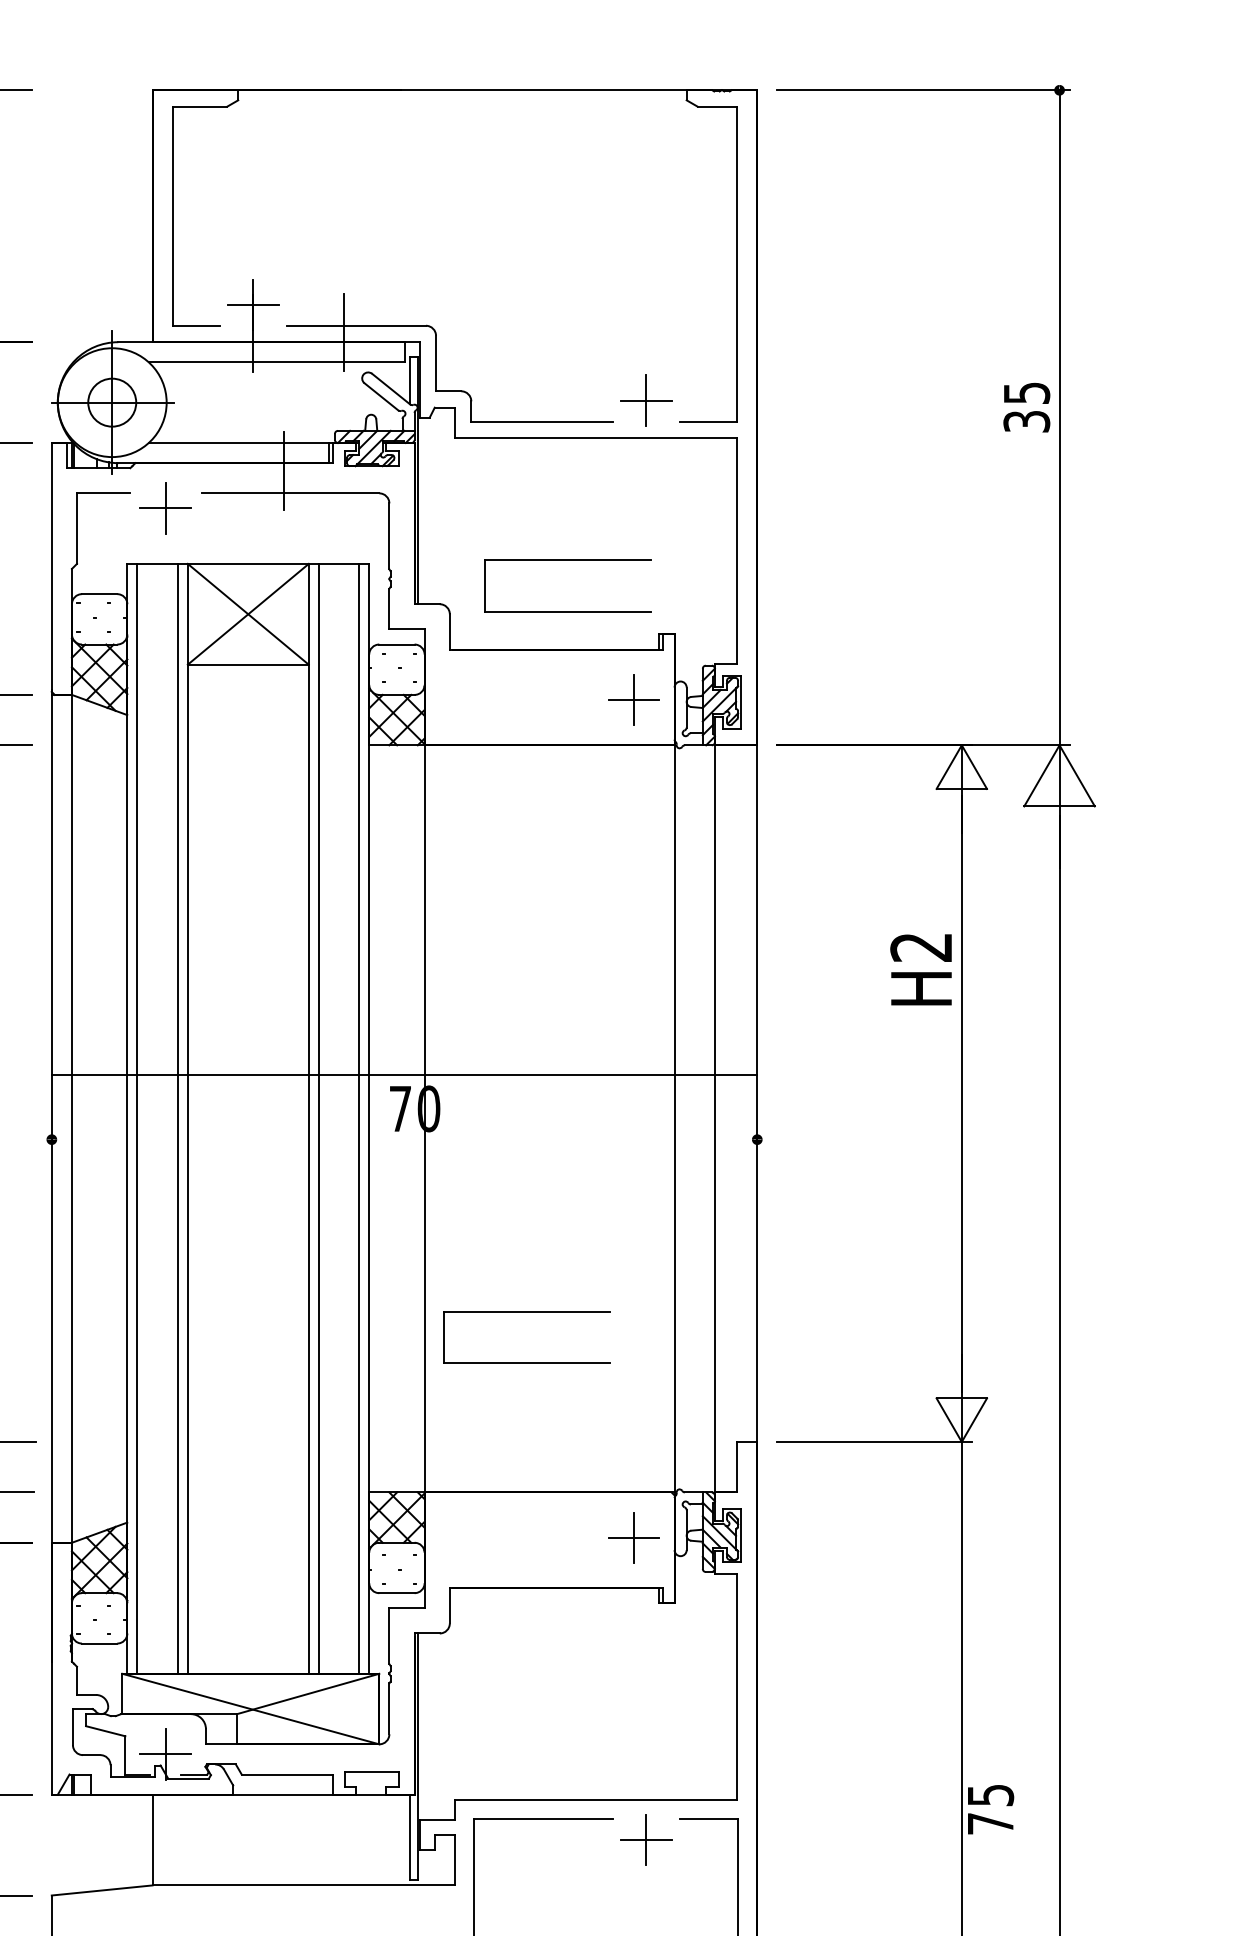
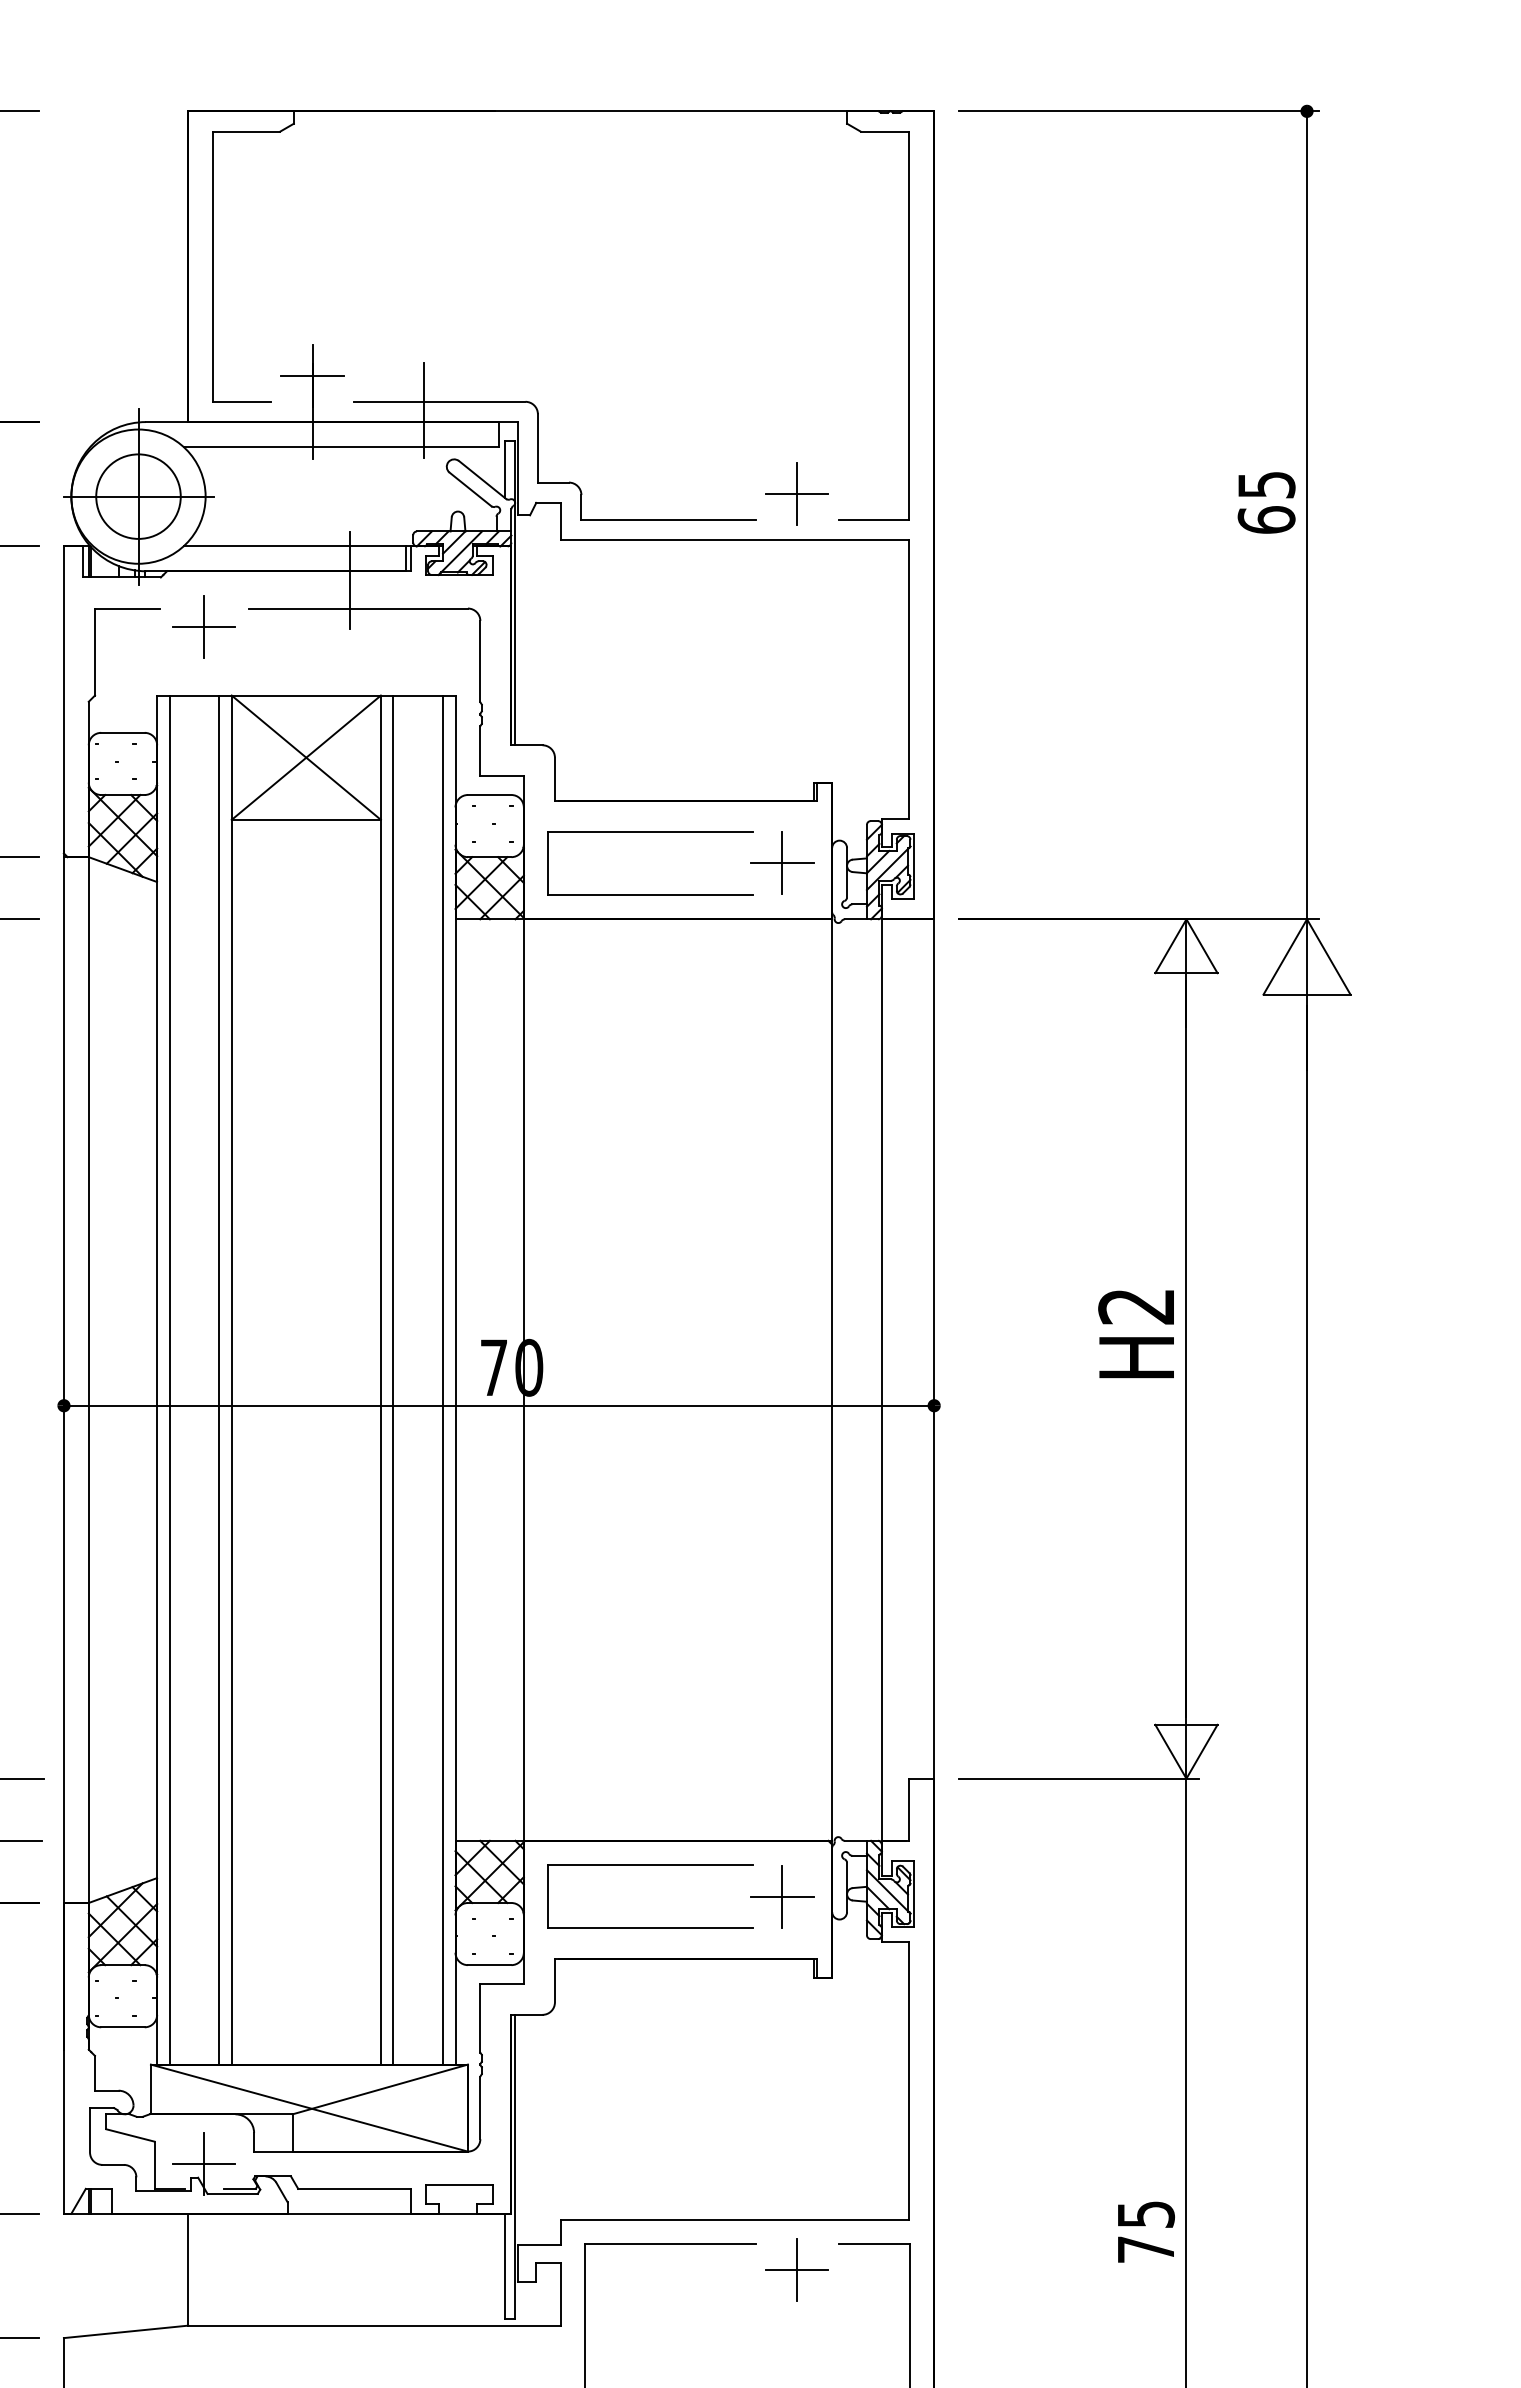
circle: (112, 402) -> (138, 496), size x1.43
text: (1026, 421) -> (1266, 519), 35 -> 65
part: (568, 560) -> (650, 832), moved
text: (920, 970) -> (1135, 1334), moved
line: (404, 1074) -> (498, 1405), moved
part: (527, 1312) -> (650, 1865), moved
text: (991, 1809) -> (1146, 2231), moved

